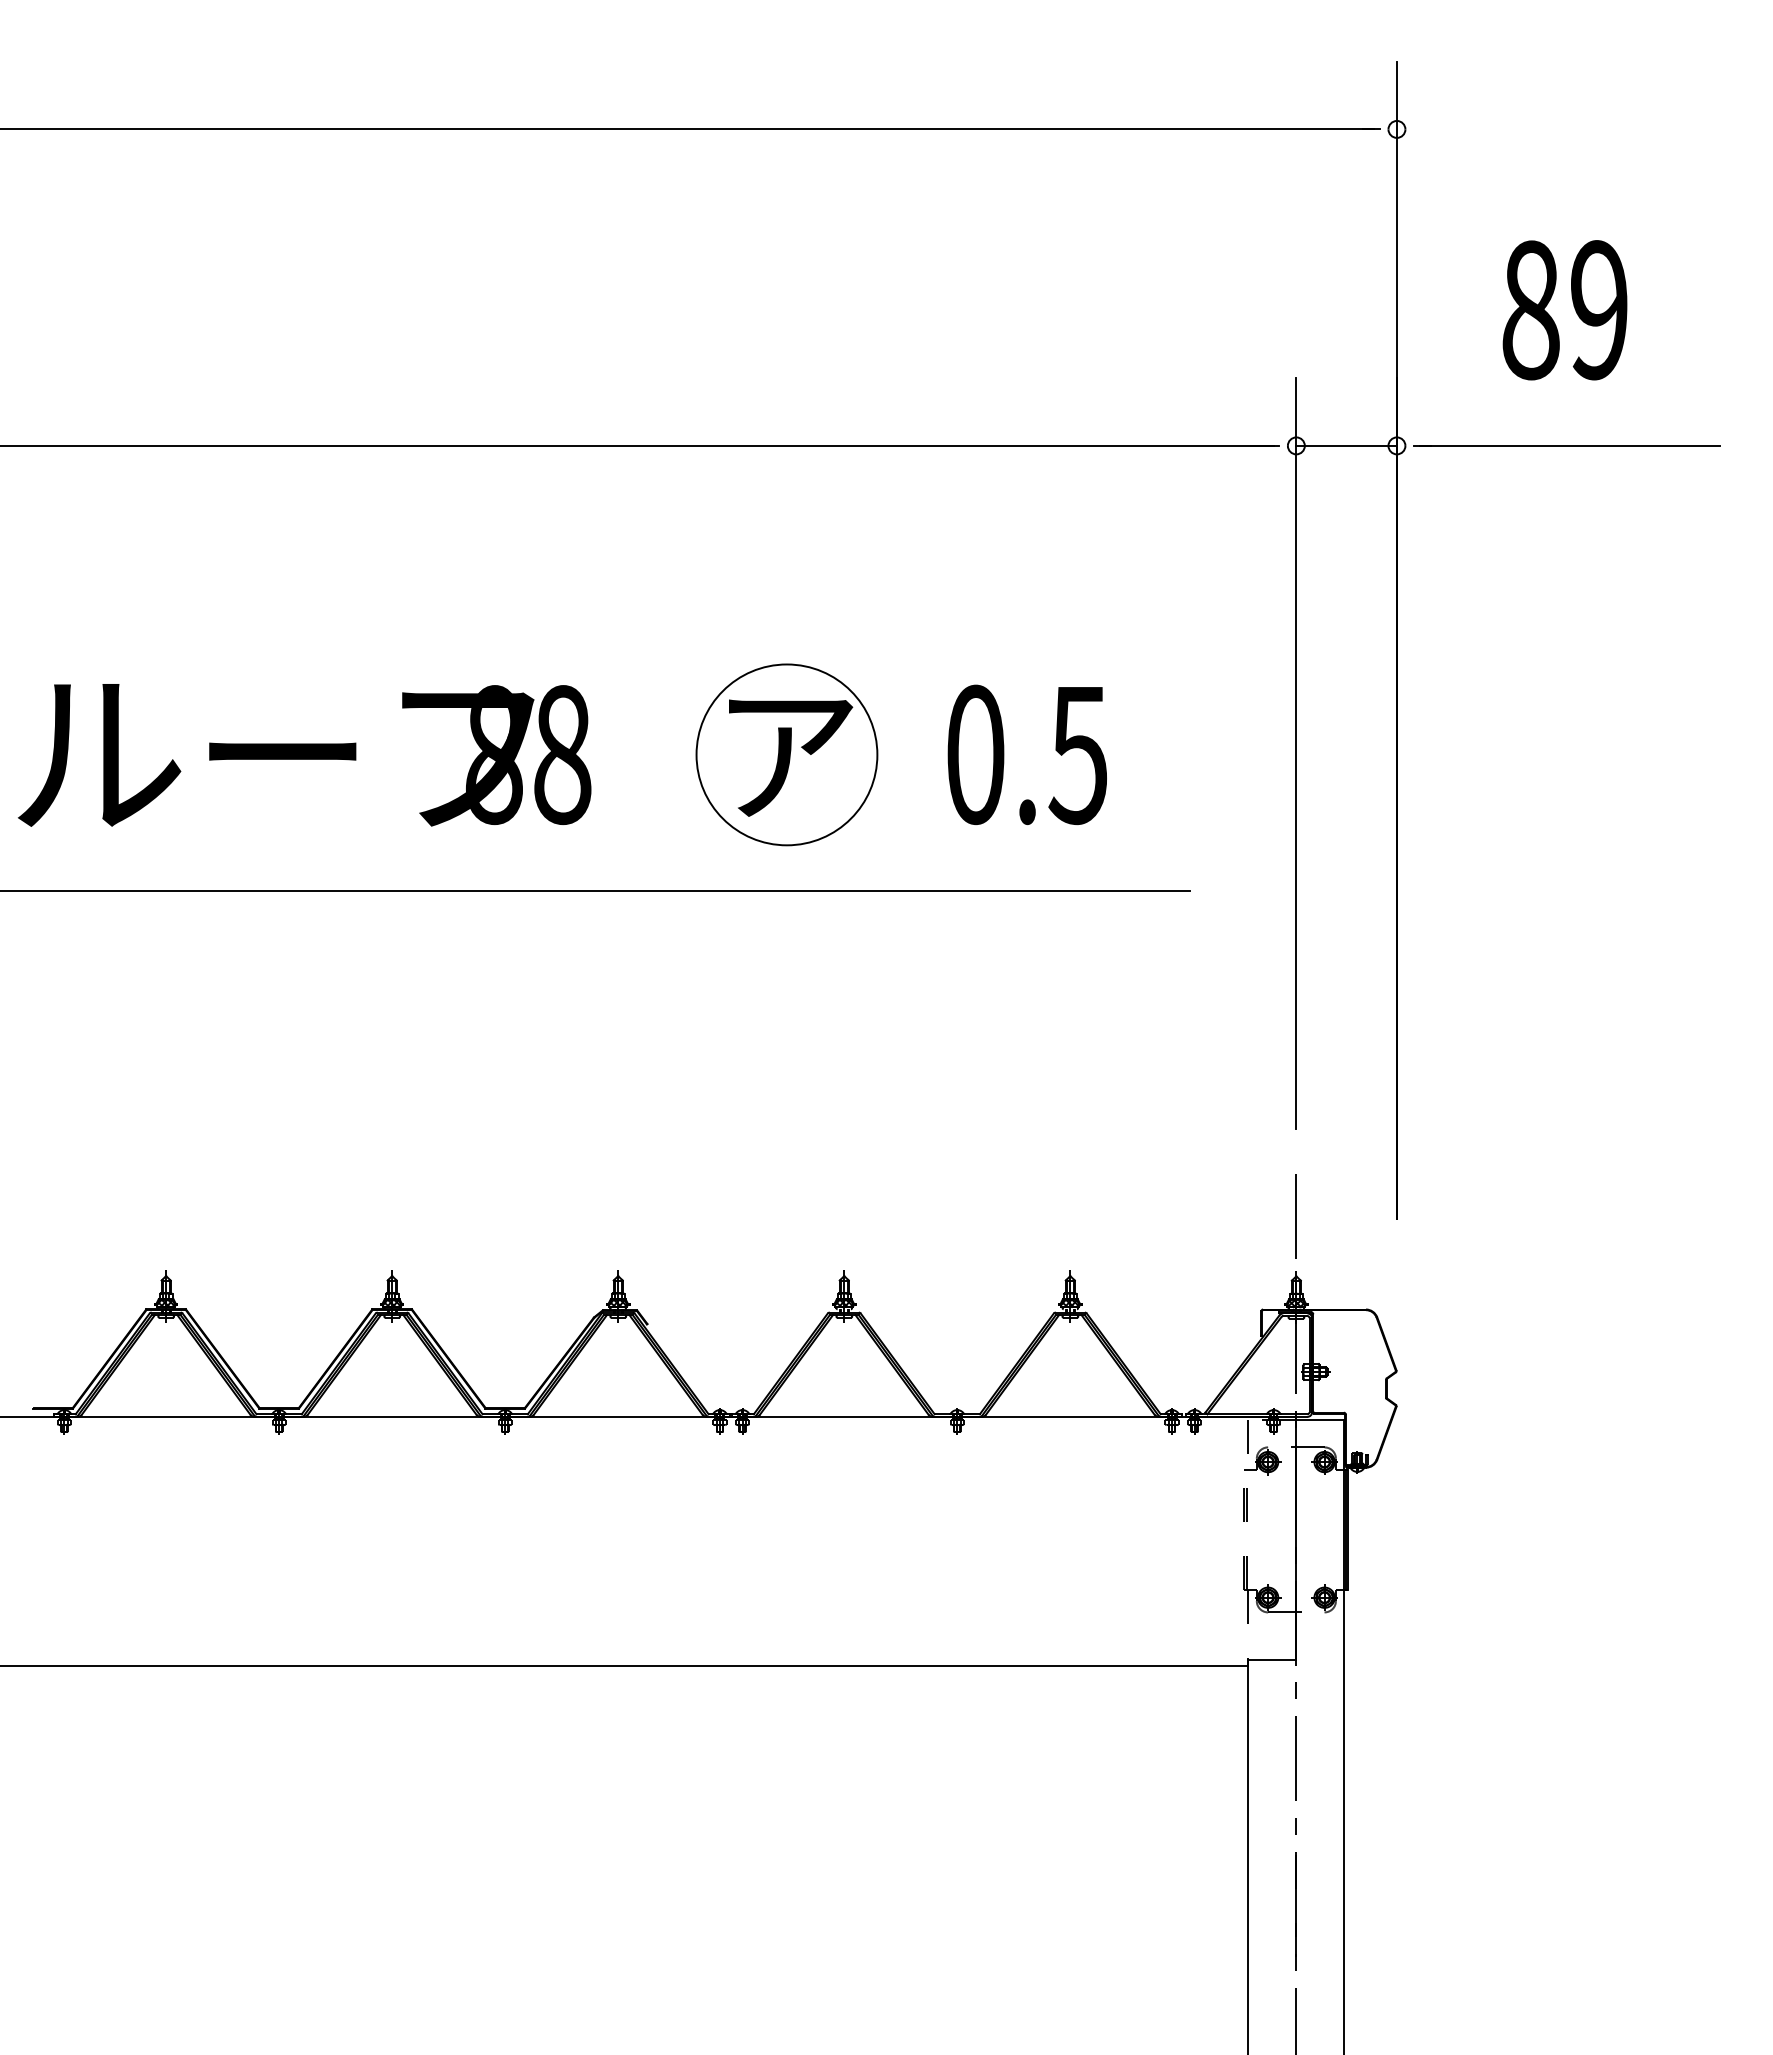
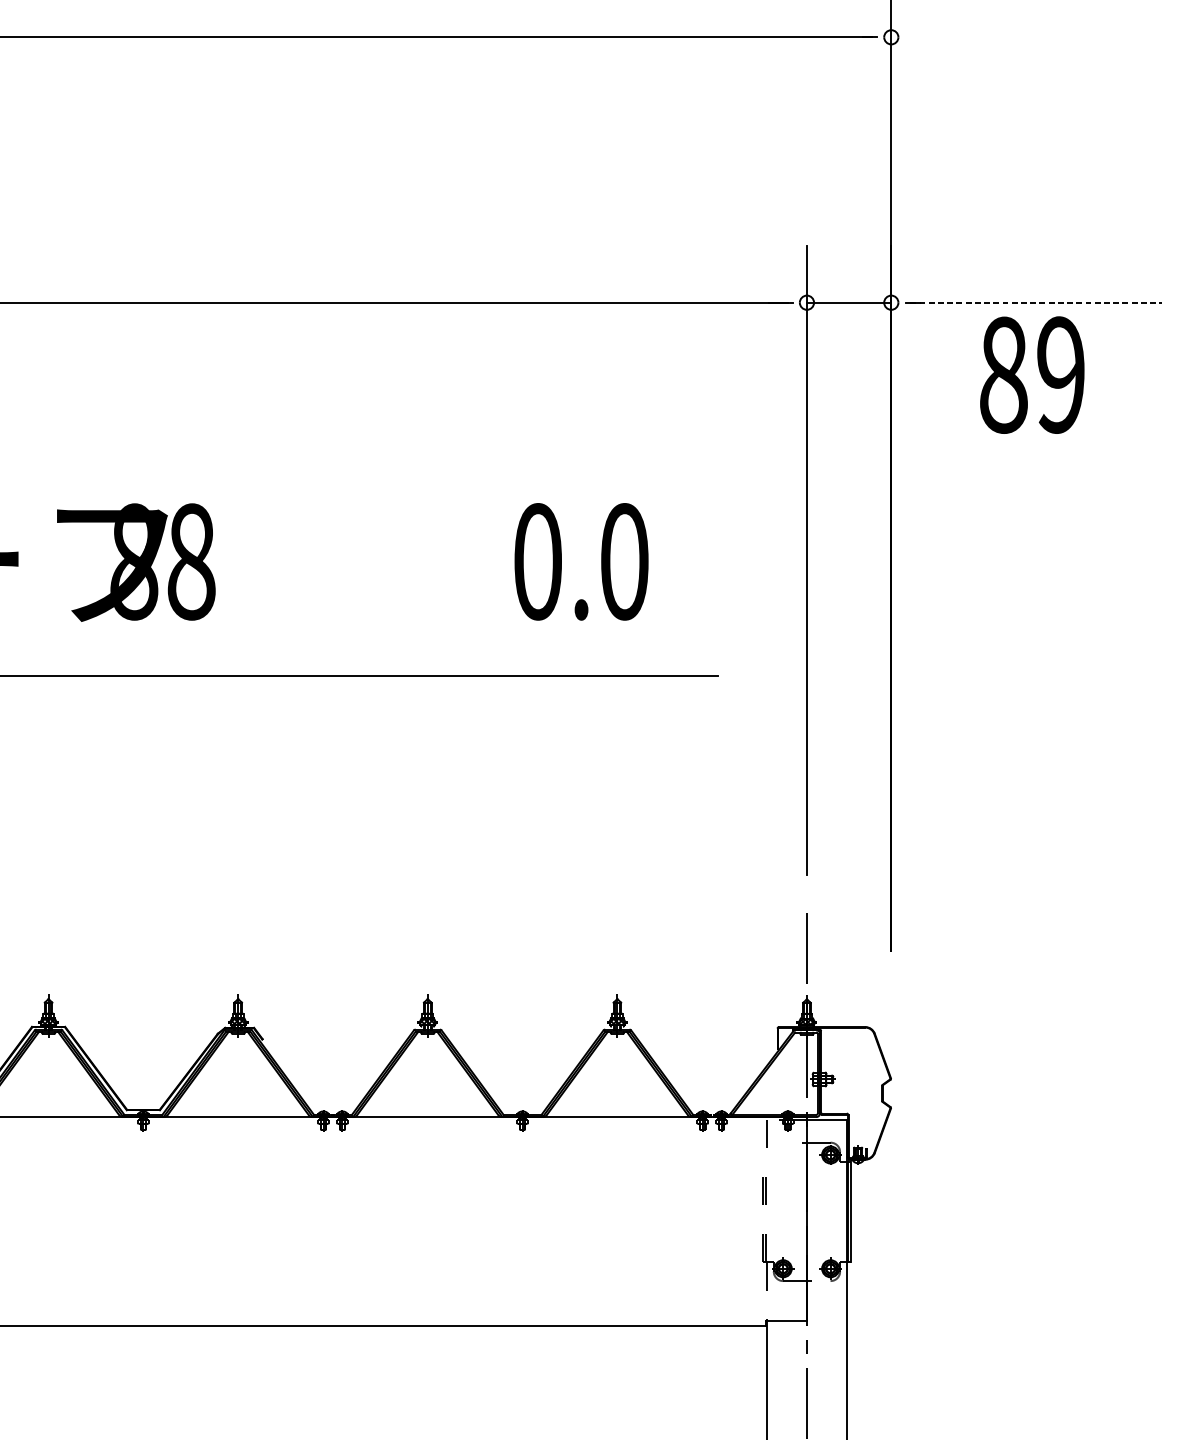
text: (1564, 310) -> (1031, 375), moved
line: (1570, 445) -> (1036, 302), solid -> dashed
part: (786, 754) -> (379, 561), removed
text: (1077, 754) -> (623, 561), 0.5 -> 0.0
part: (1262, 1460) -> (778, 1153), removed

